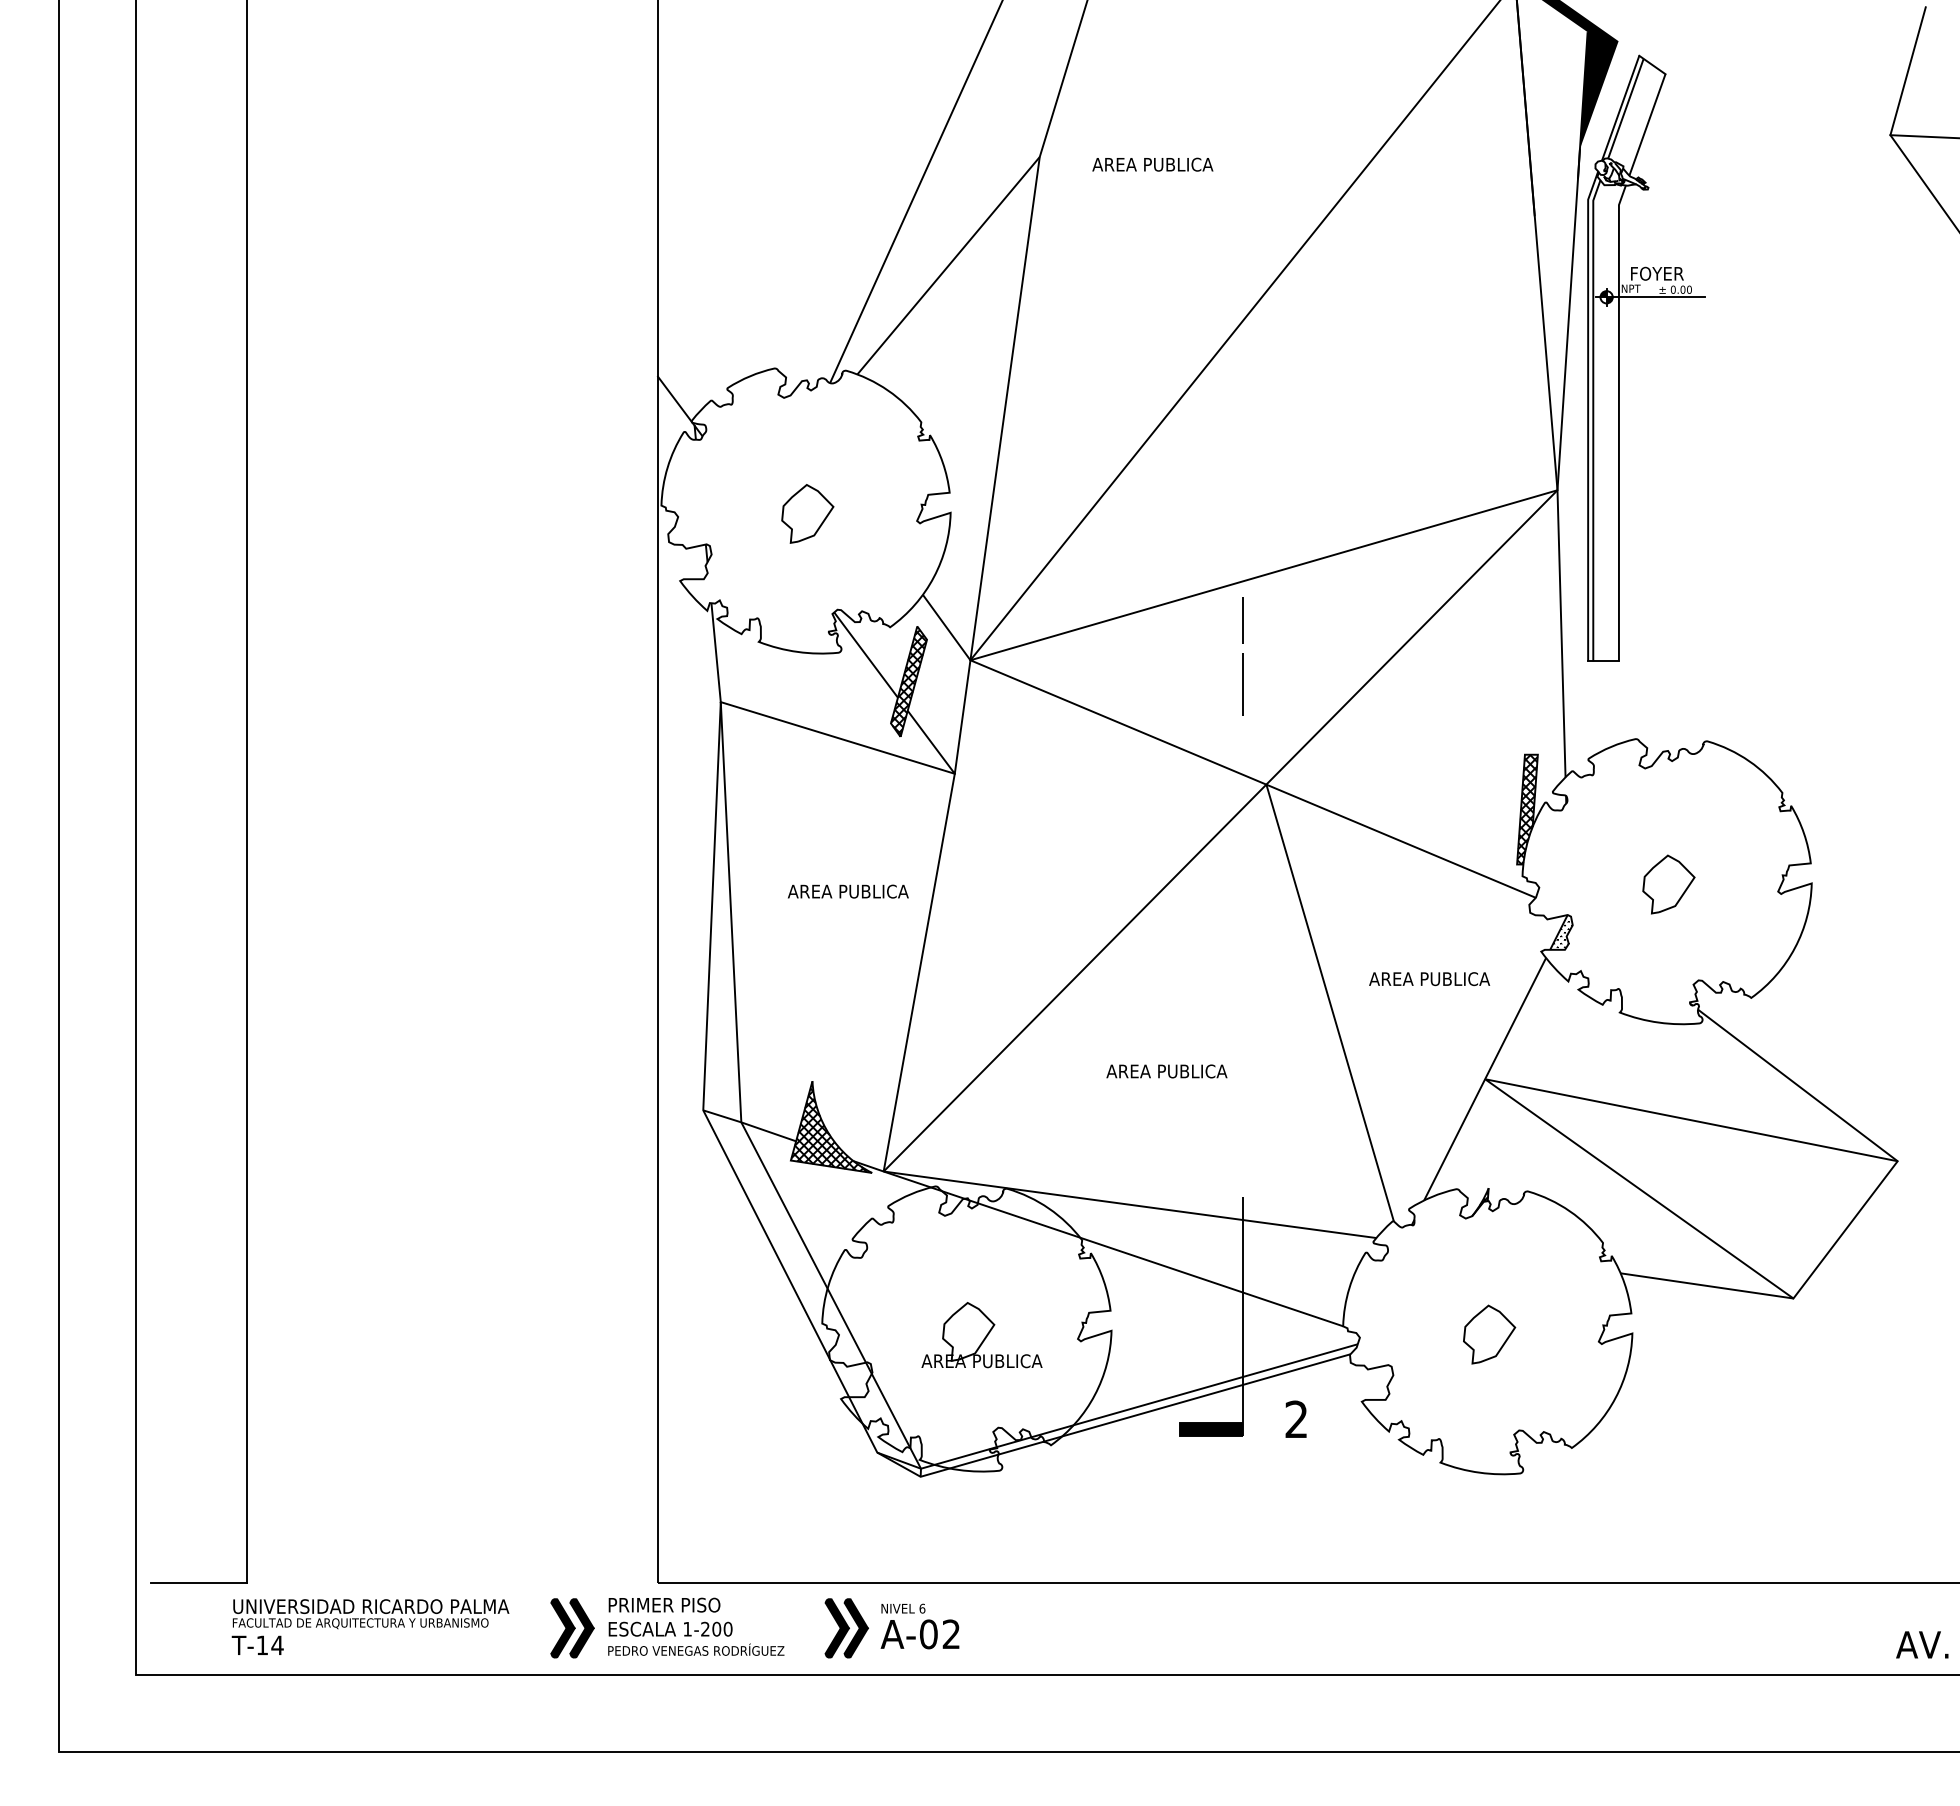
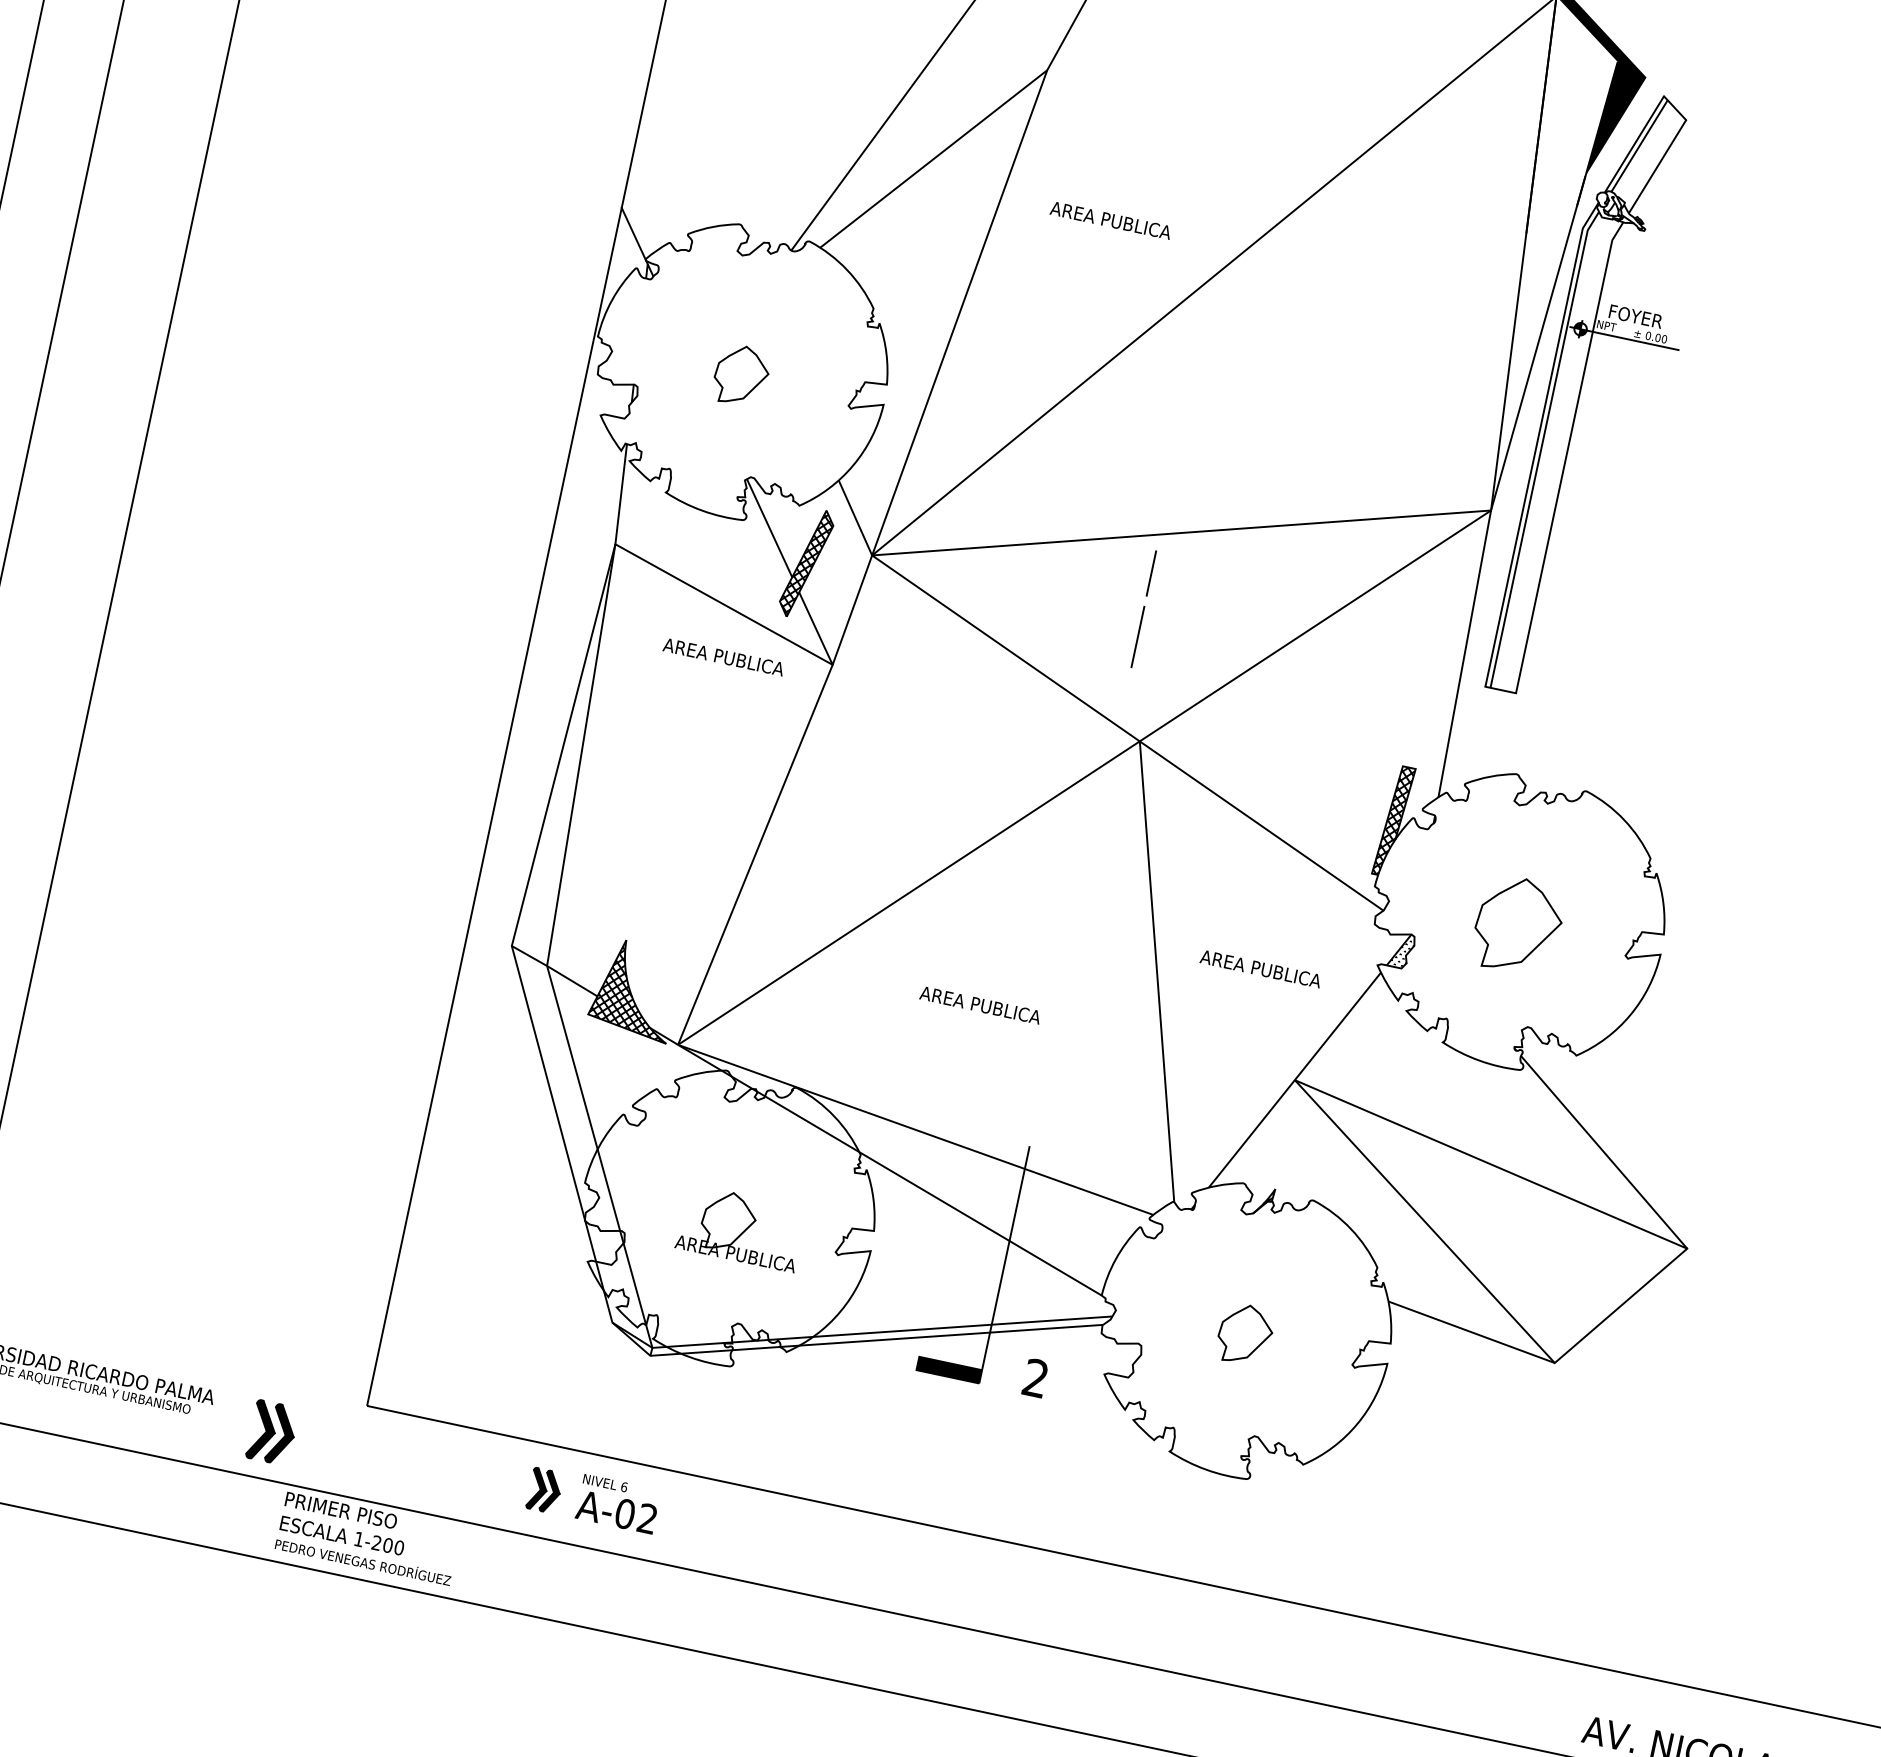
text: (1152, 164) -> (1110, 220), moved
part: (1668, 884) -> (1518, 925), size x1.6
text: (848, 891) -> (723, 657), moved
text: (696, 1626) -> (368, 1538), moved
part: (846, 1628) -> (544, 1490), size x0.7

